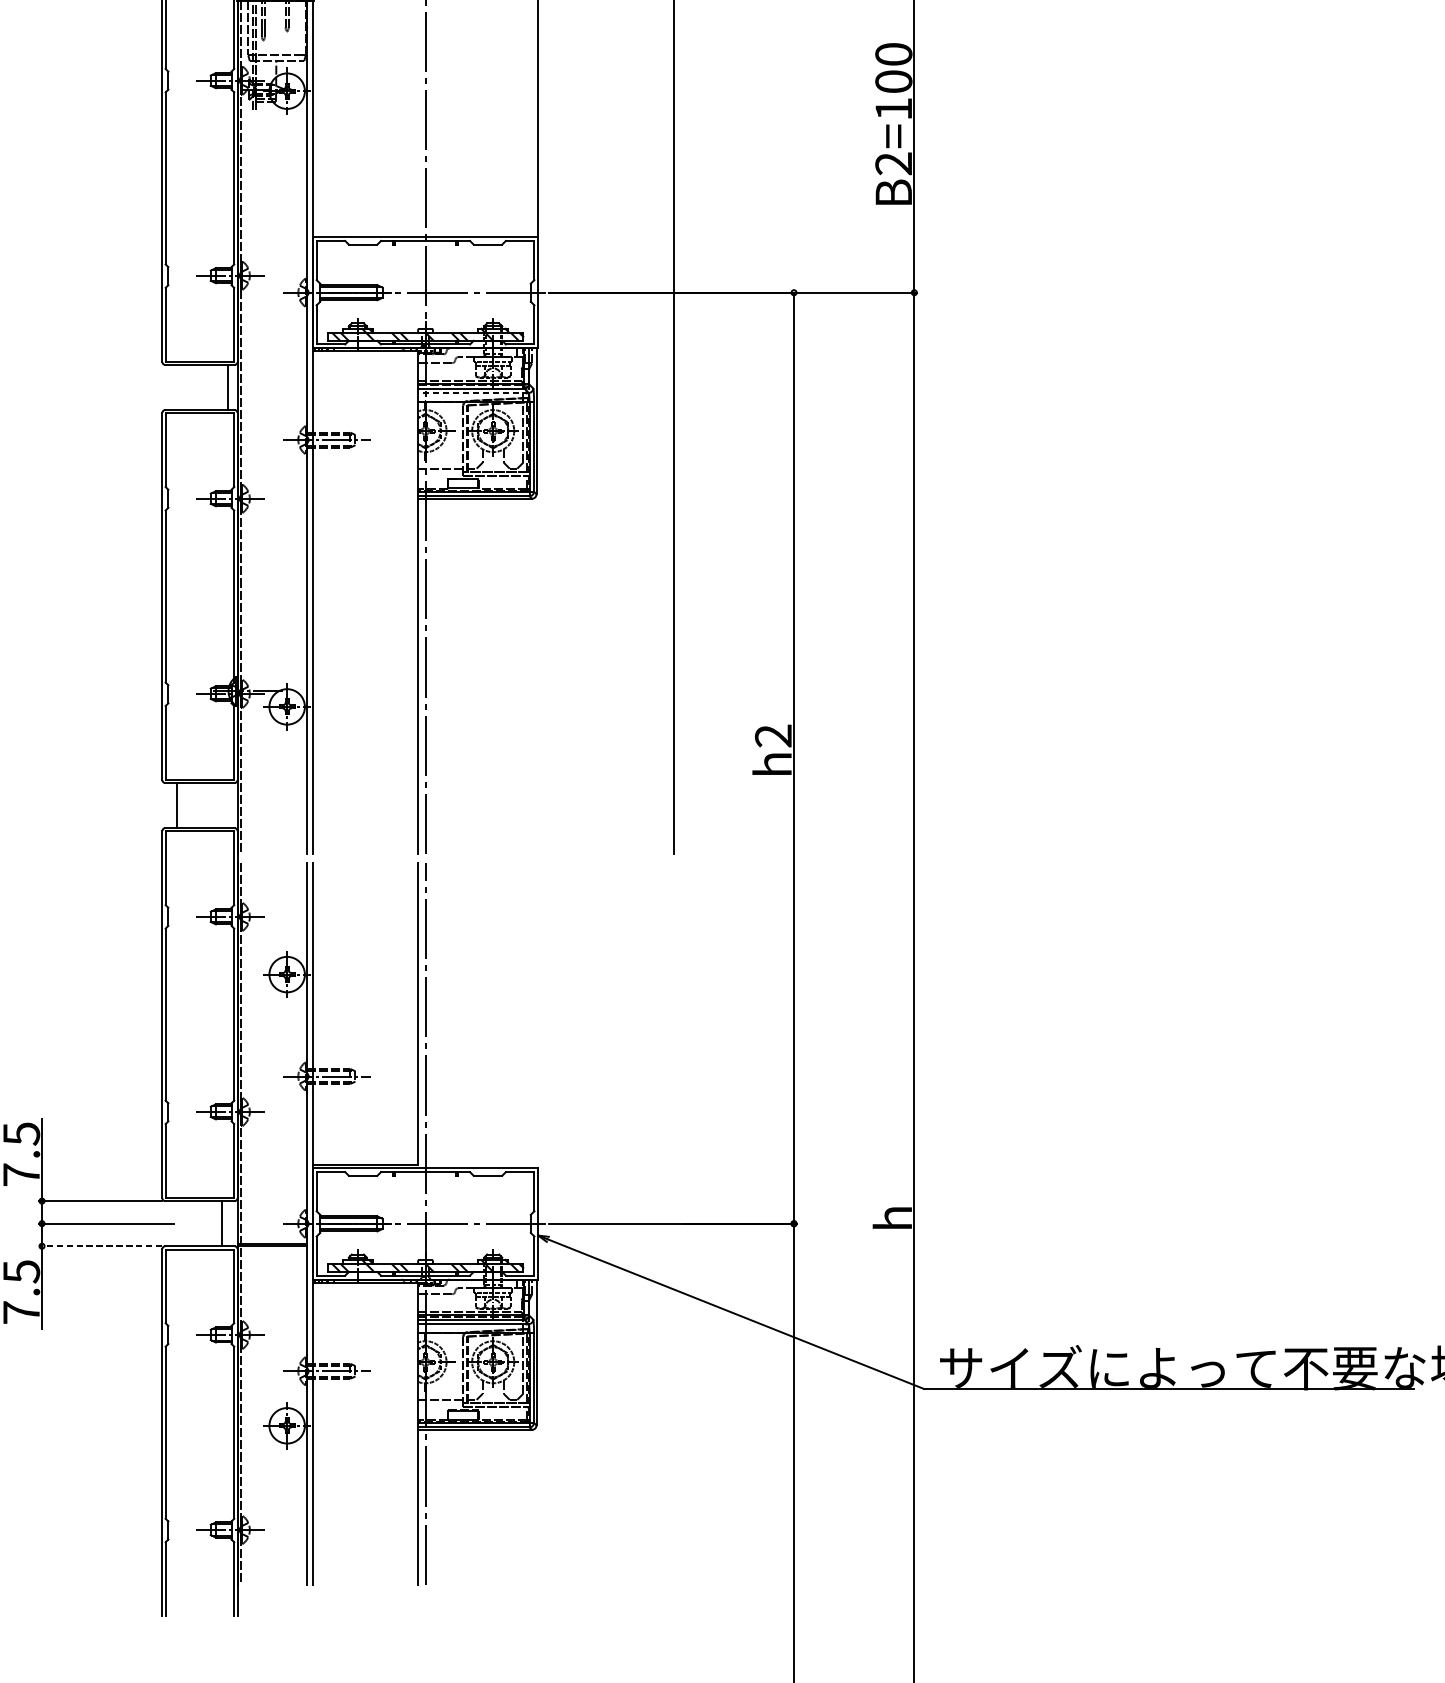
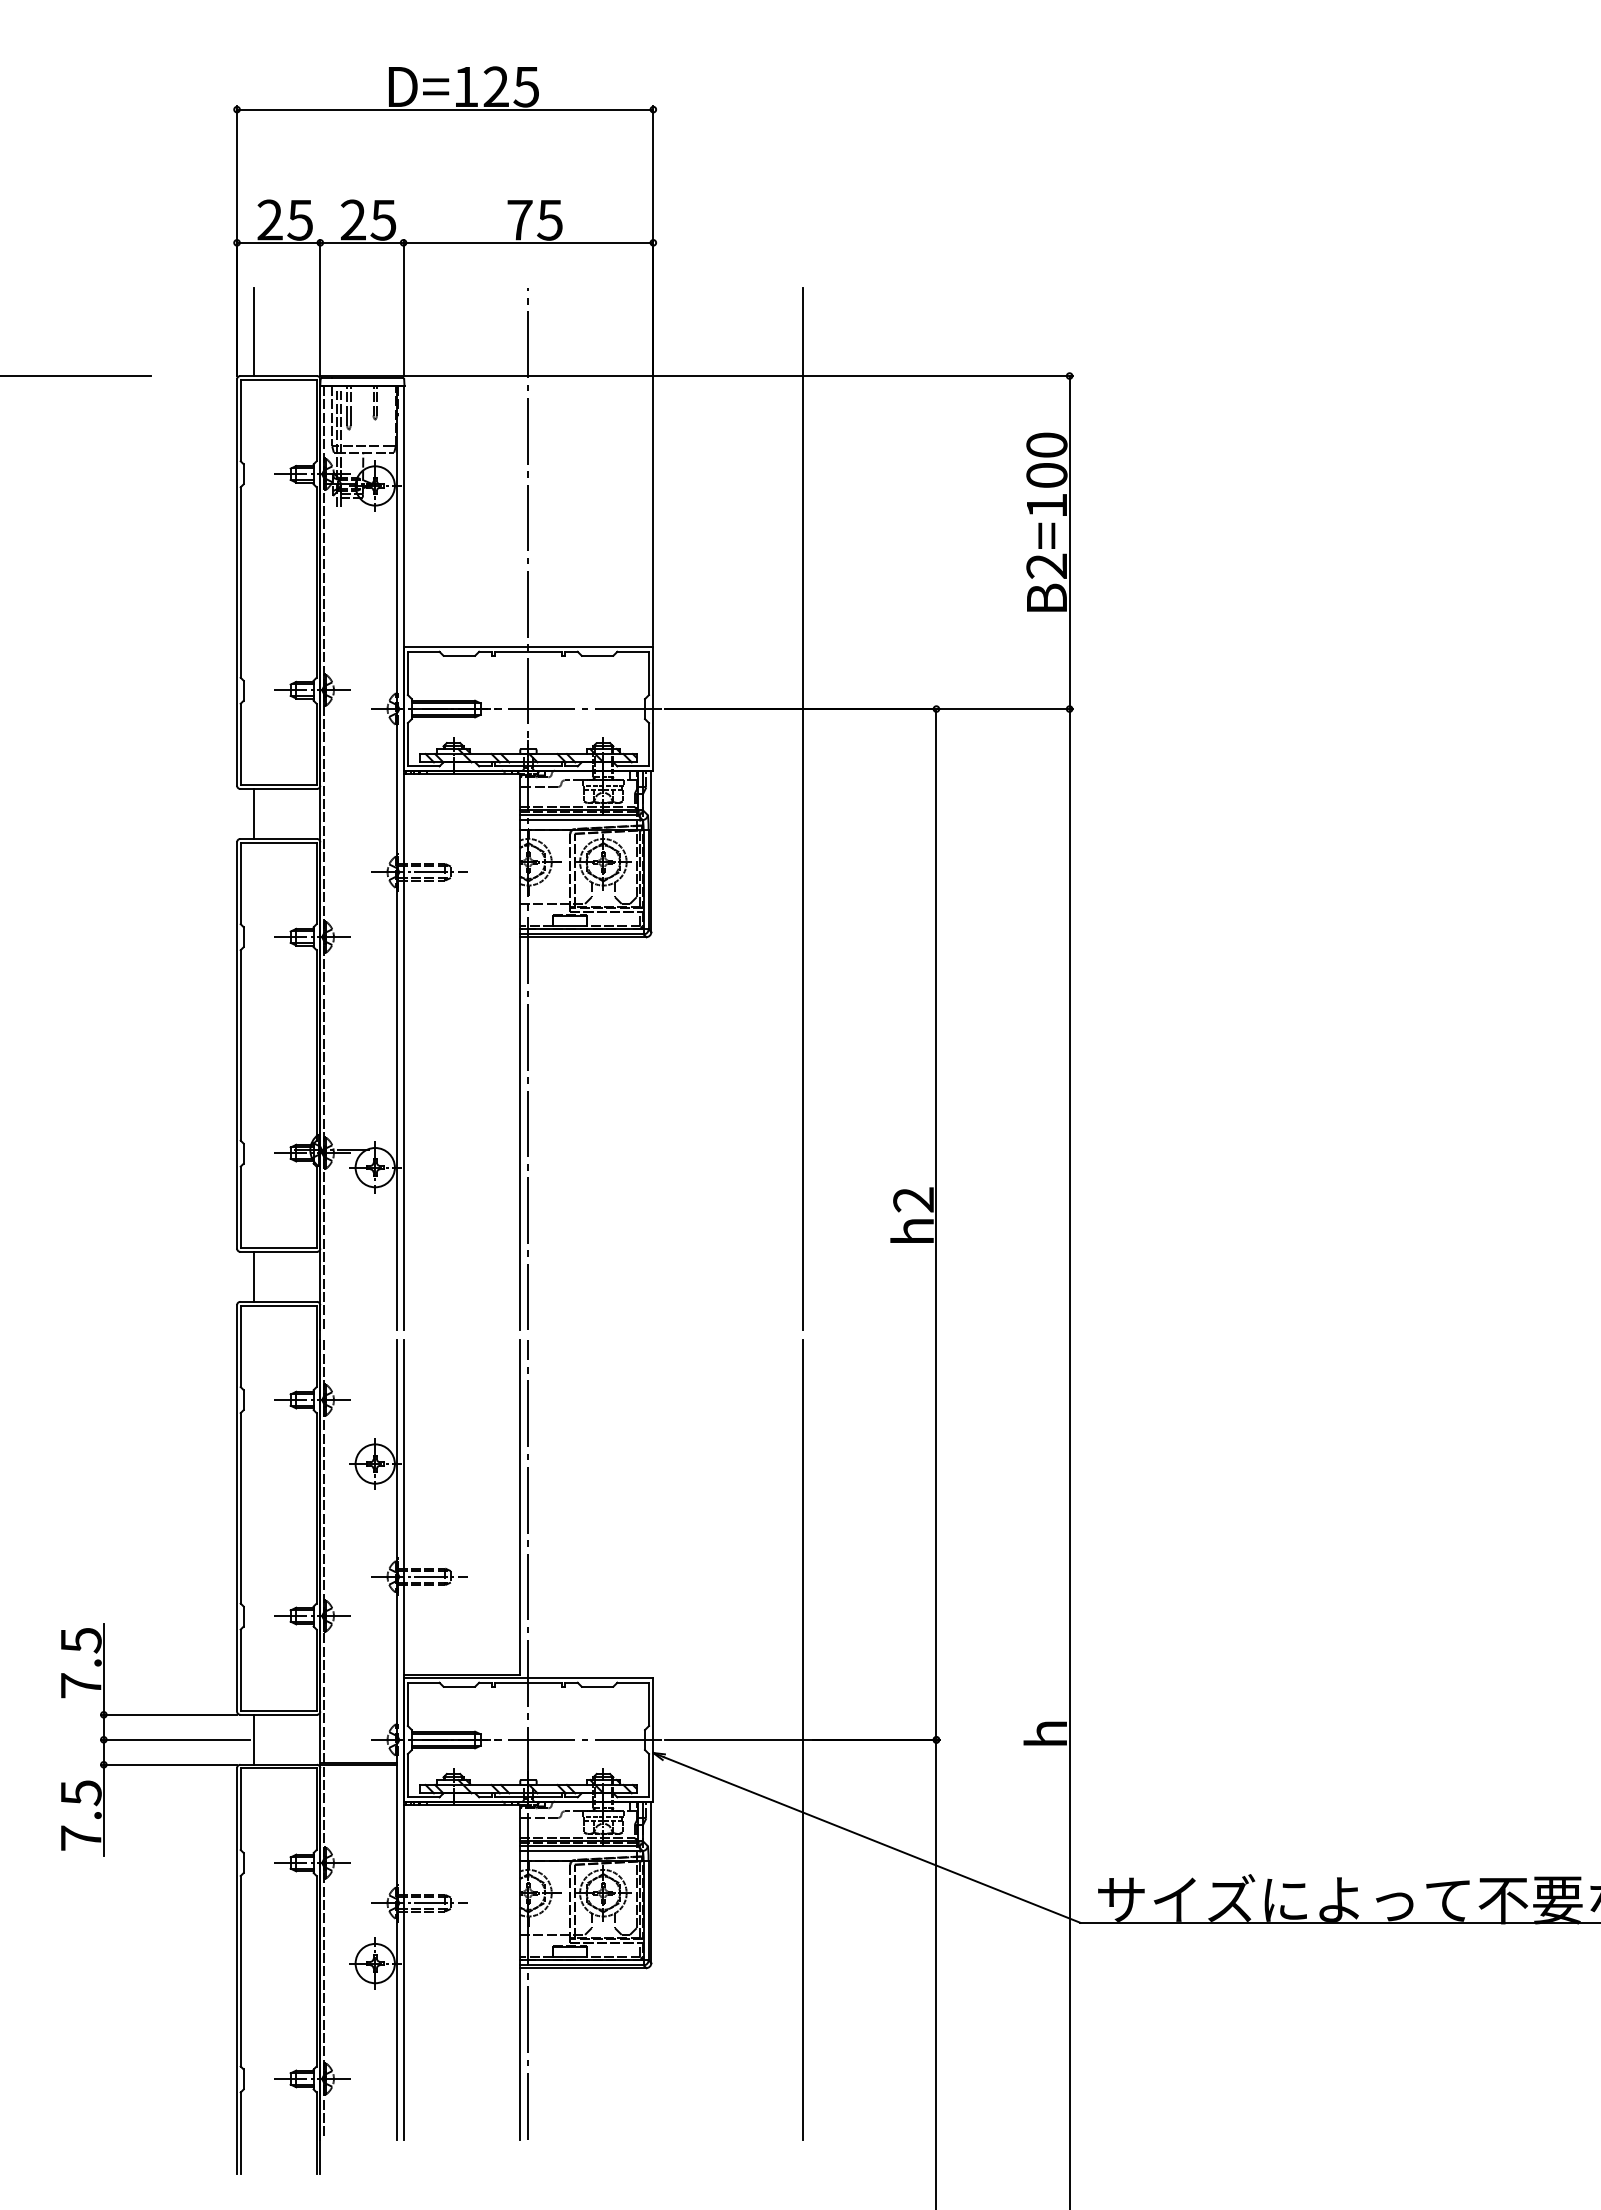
line: (227, 387) -> (253, 813), moved
line: (472, 393) -> (580, 820), dashed -> solid
line: (221, 1223) -> (253, 1739), moved
line: (673, 1223) -> (803, 1739), added
line: (100, 1245) -> (168, 1764), dashed -> solid

